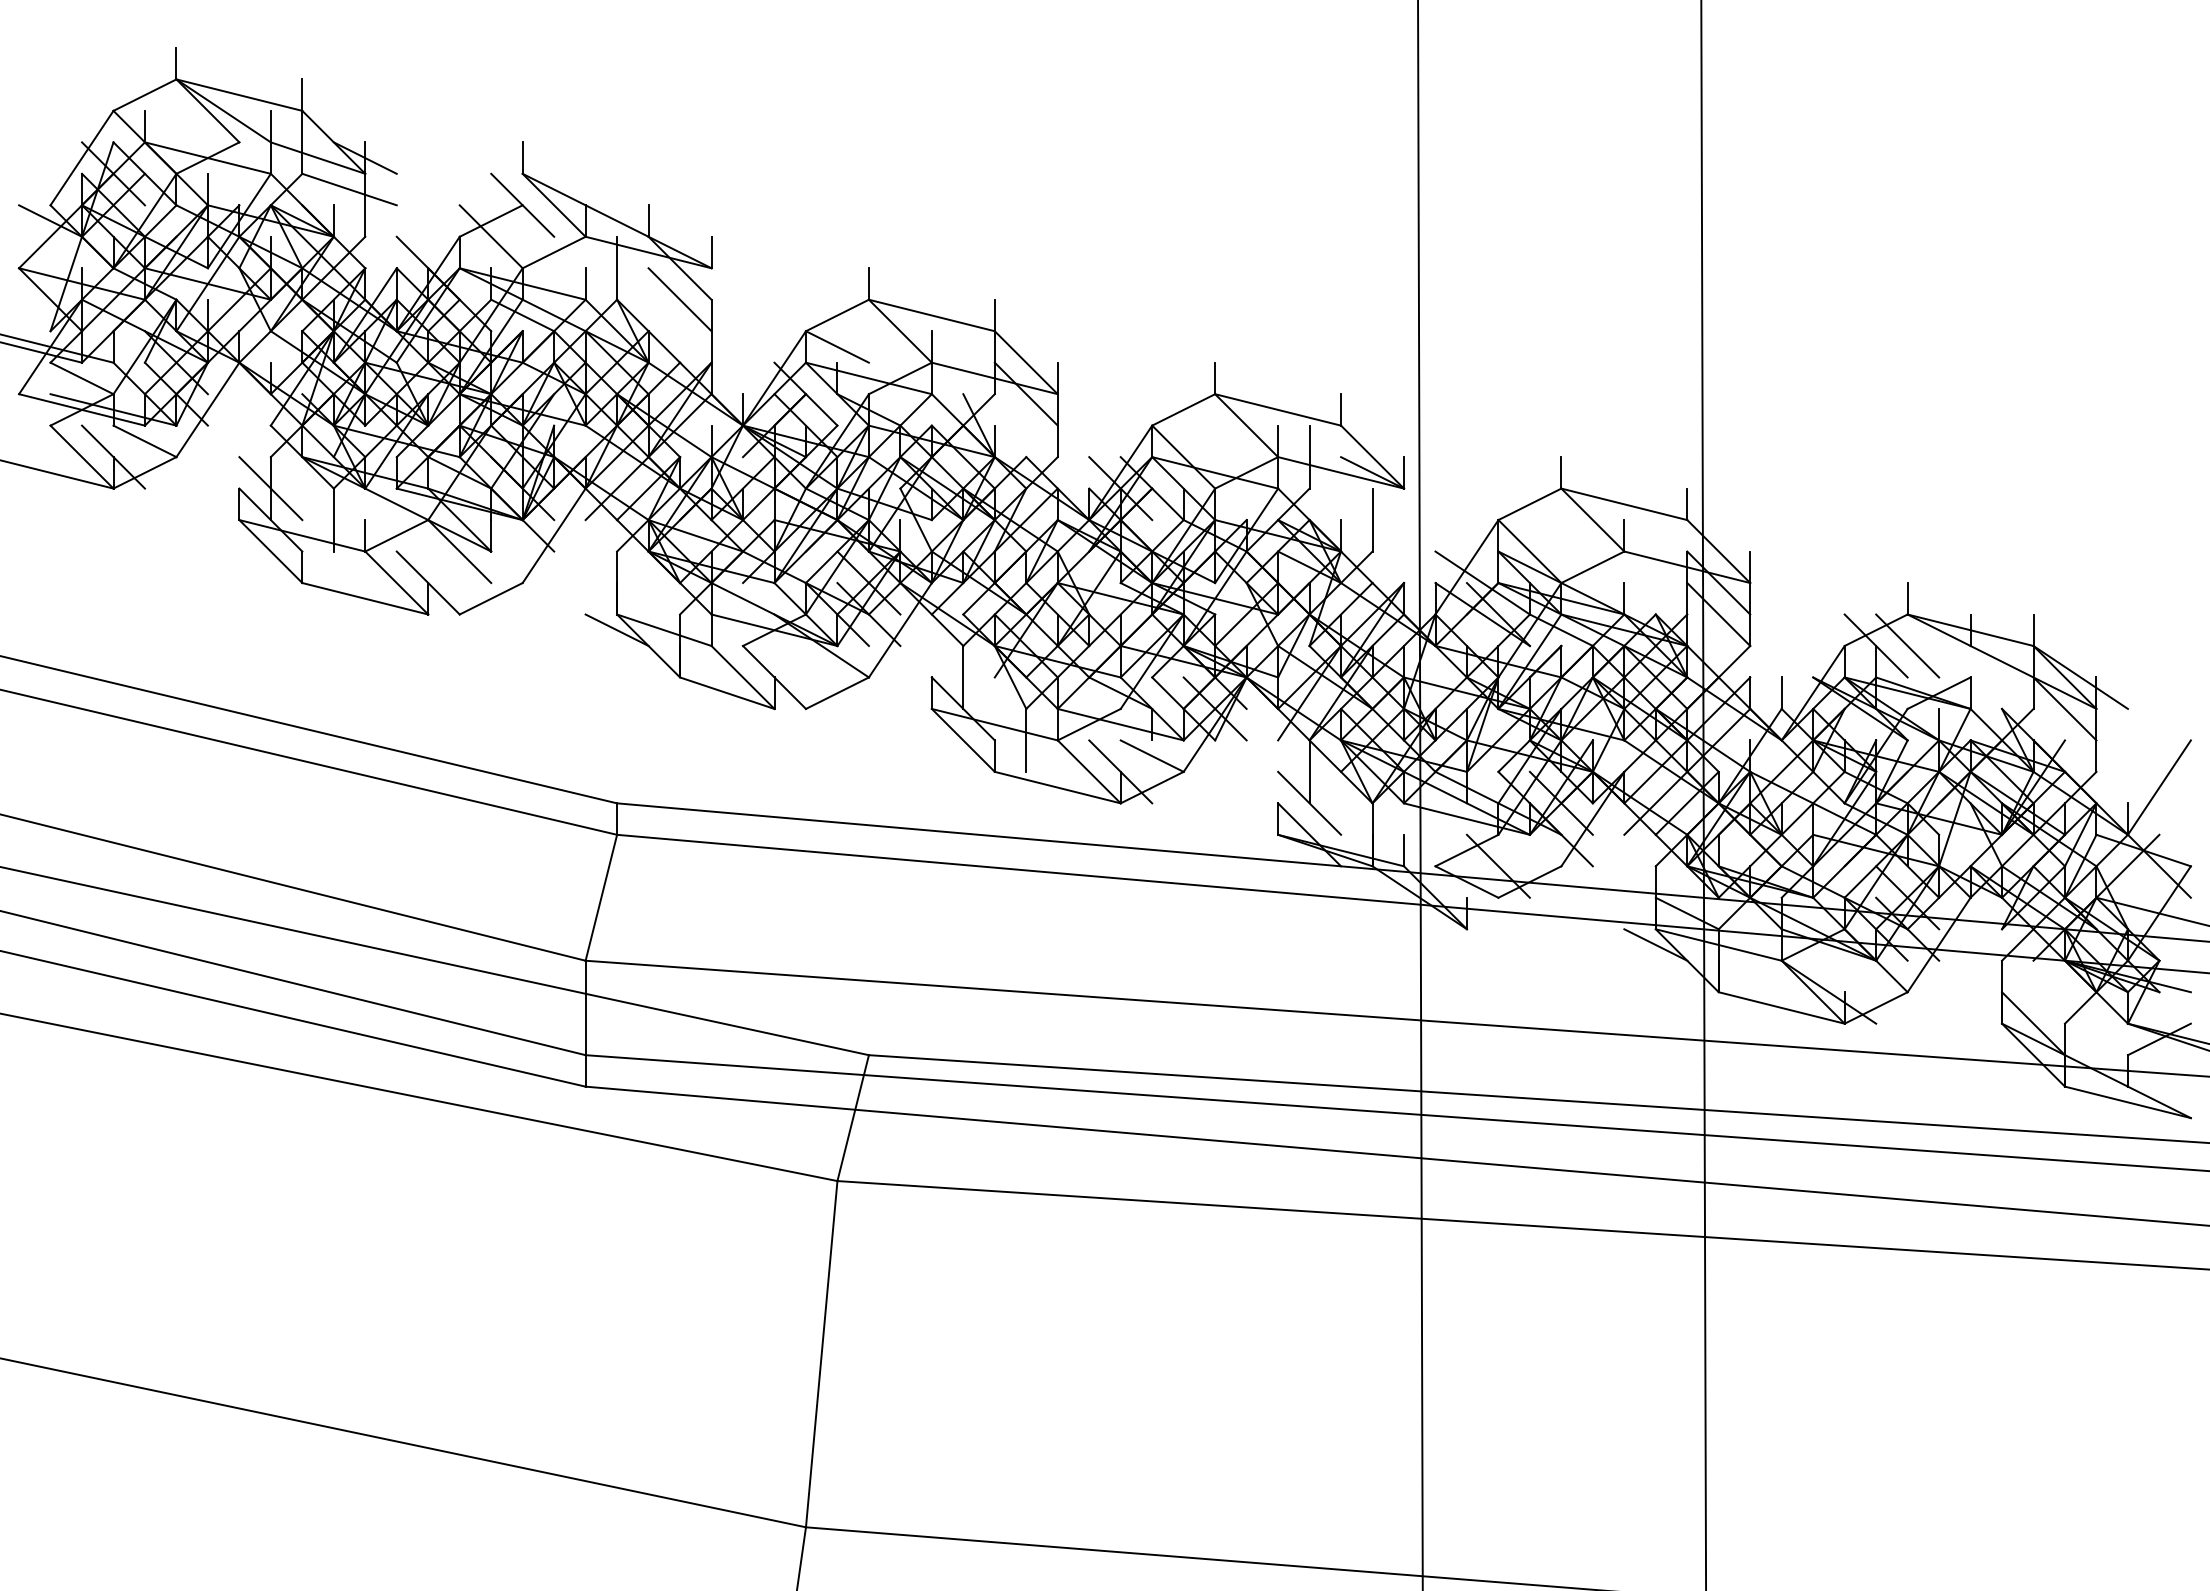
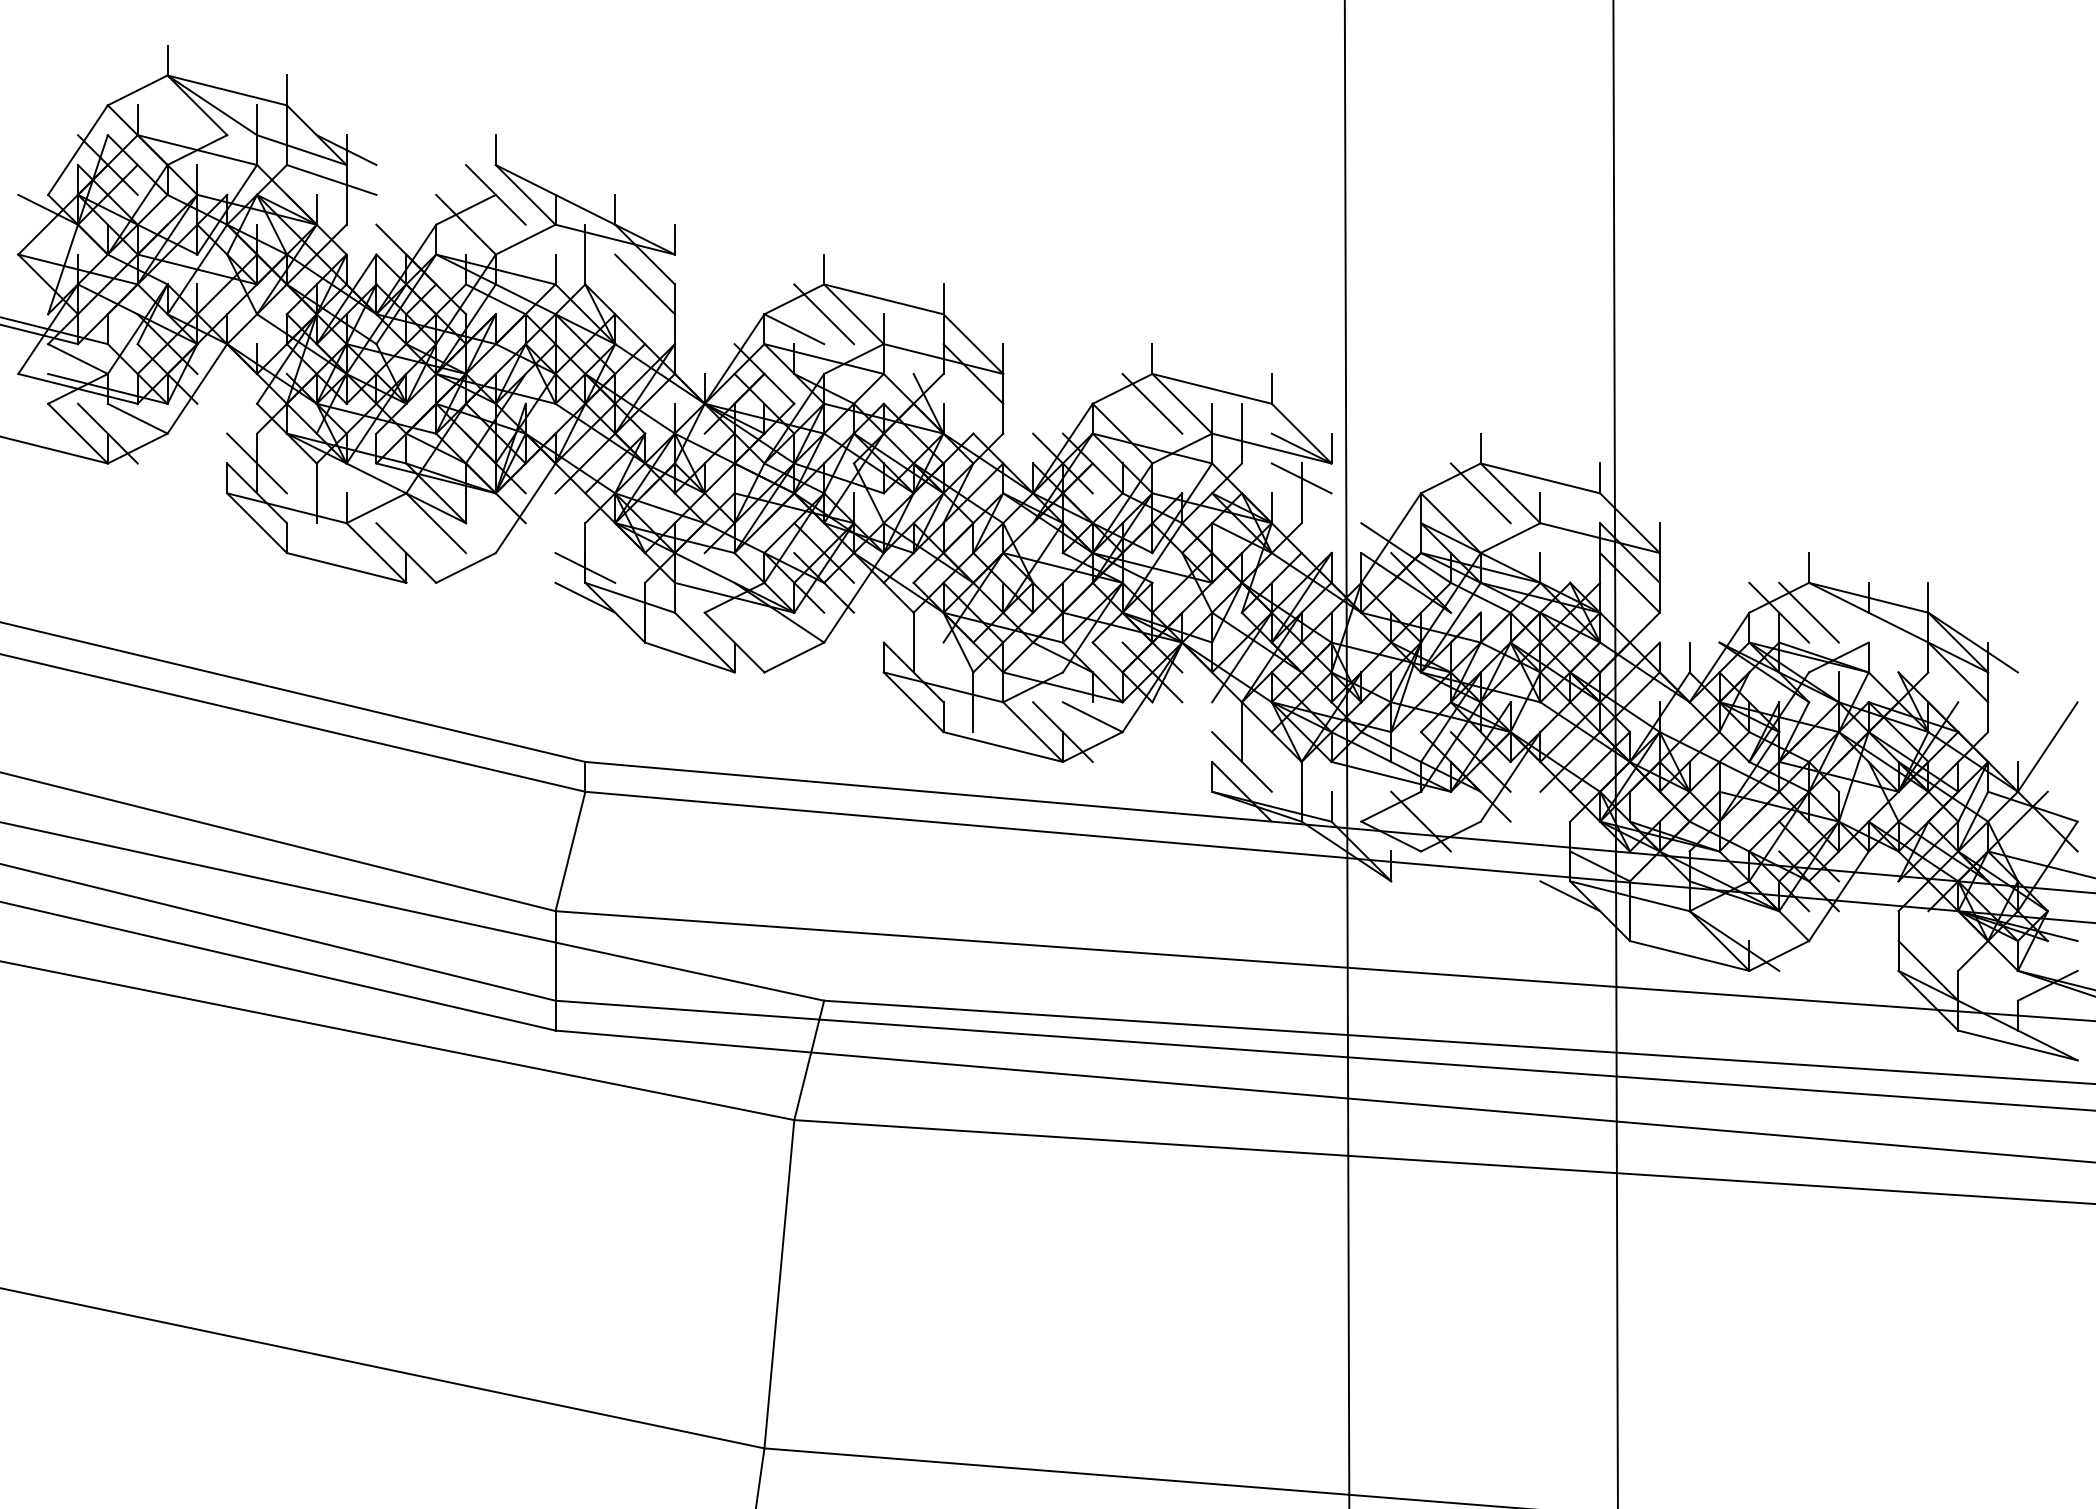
line: (868, 330) -> (823, 313), added
line: (1214, 425) -> (1151, 403), added
line: (1372, 504) -> (1301, 478), added
line: (1560, 519) -> (1479, 492), added
line: (616, 598) -> (584, 567), added

